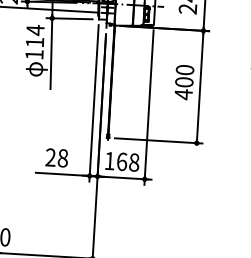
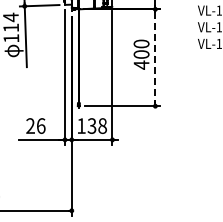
line: (200, 86) -> (155, 57), solid -> dashed
text: (62, 157) -> (40, 125), 28 -> 26
text: (121, 161) -> (91, 125), 168 -> 138

